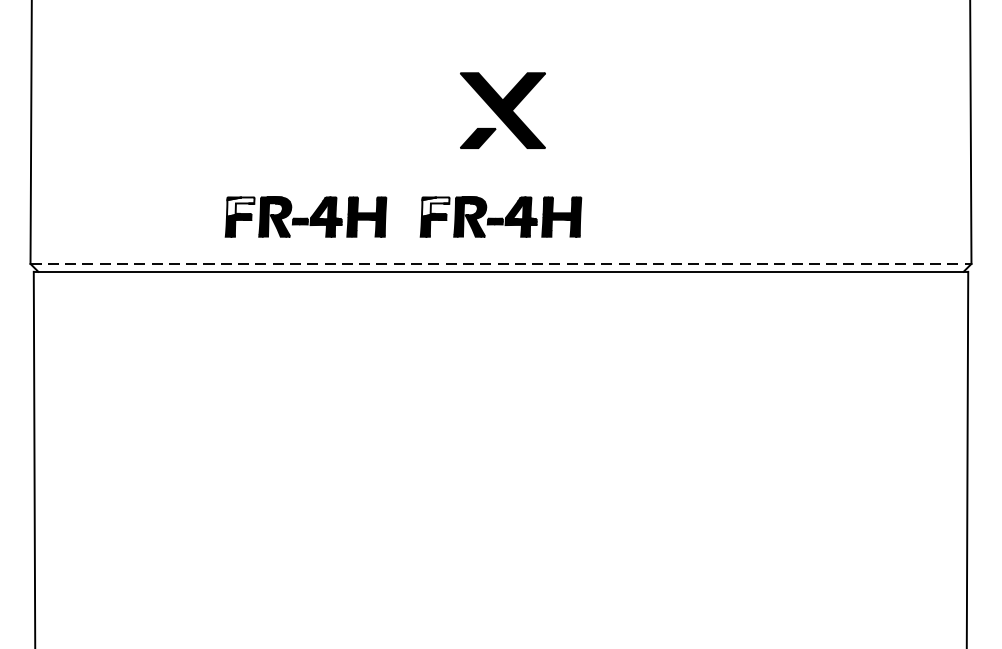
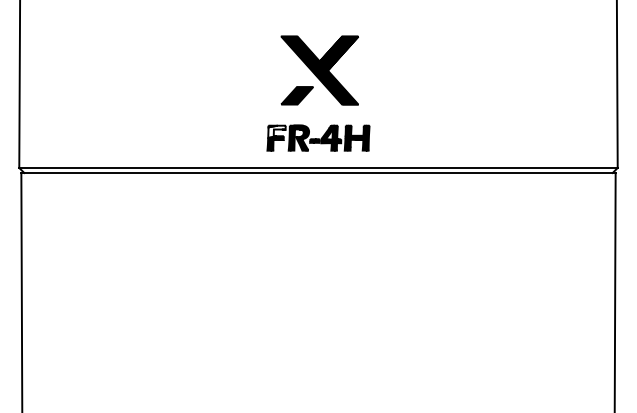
part: (502, 110) -> (319, 70), size x1.43
part: (306, 216) -> (194, 137), removed
line: (501, 263) -> (318, 167), dashed -> solid

